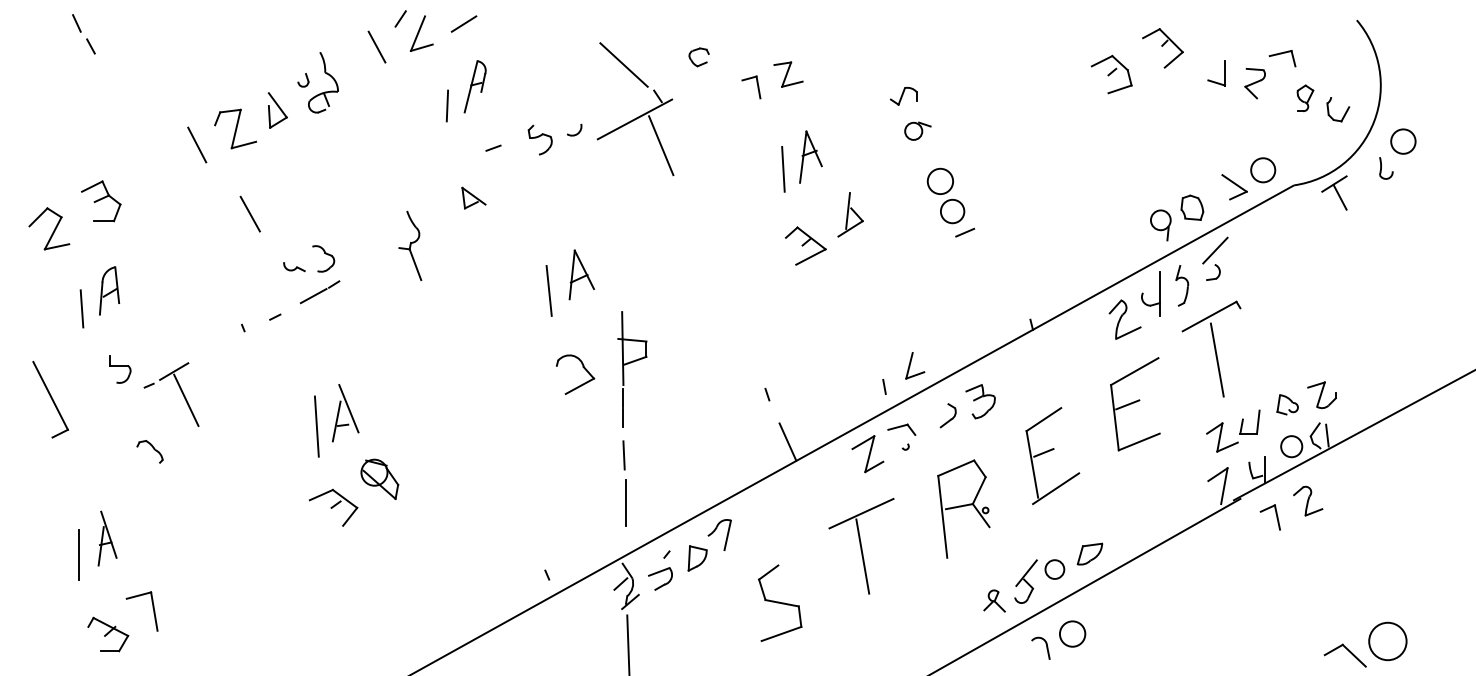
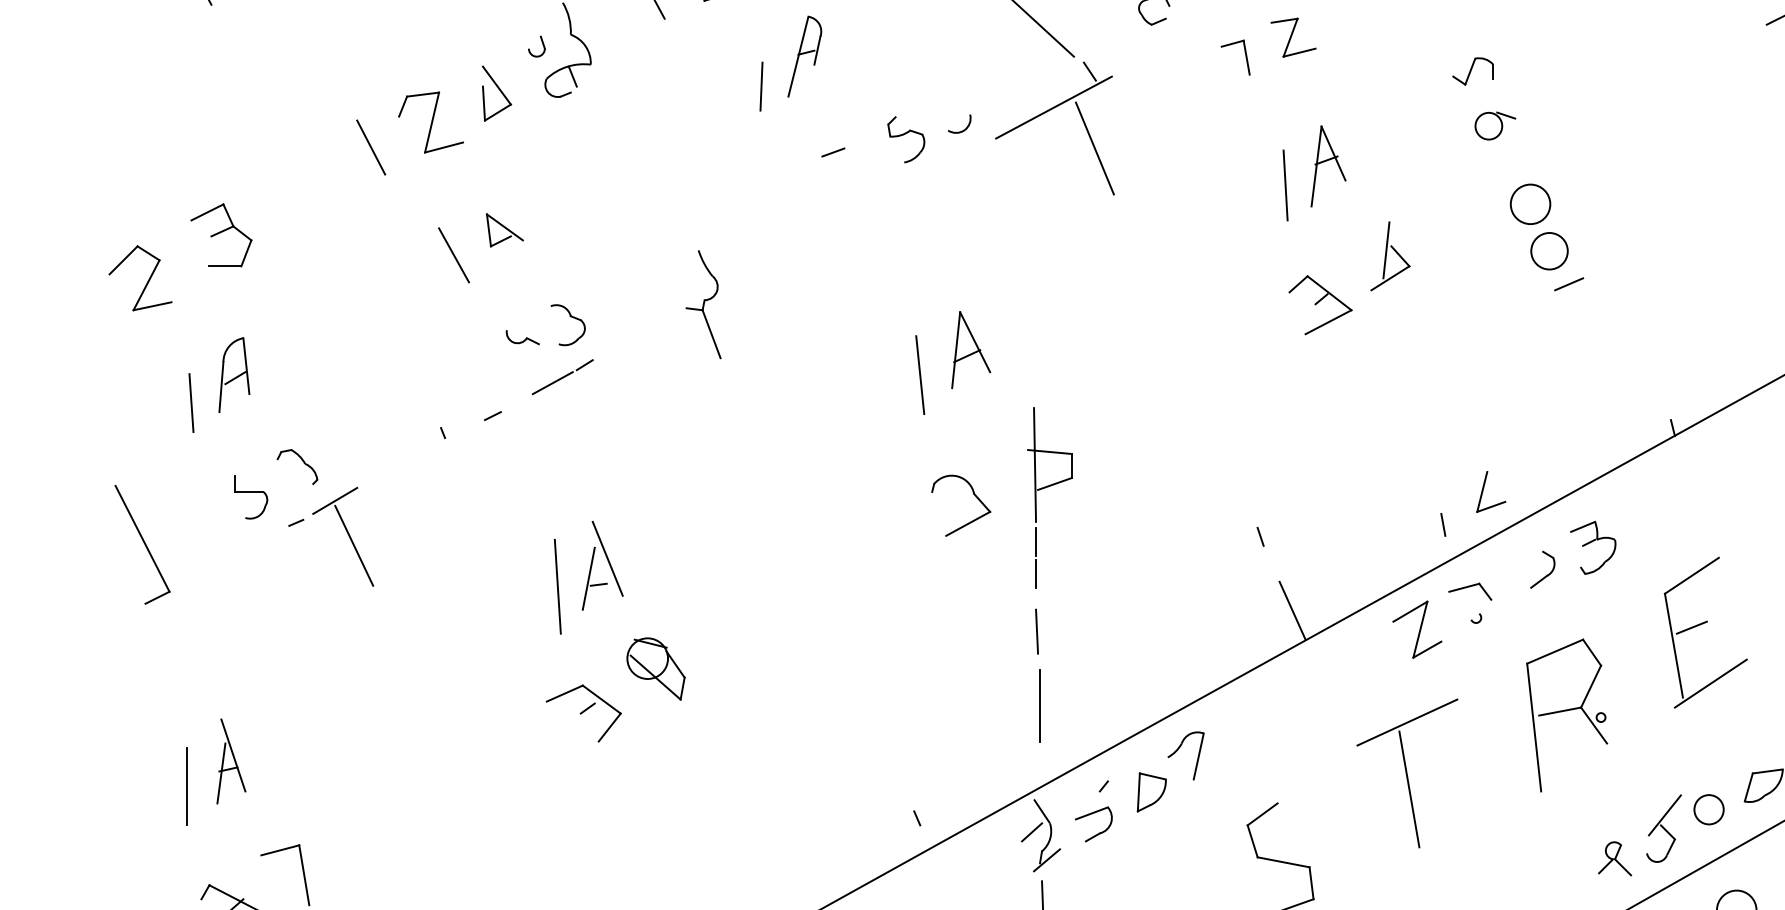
part: (473, 197) -> (504, 229), moved
part: (149, 451) -> (296, 466), moved

